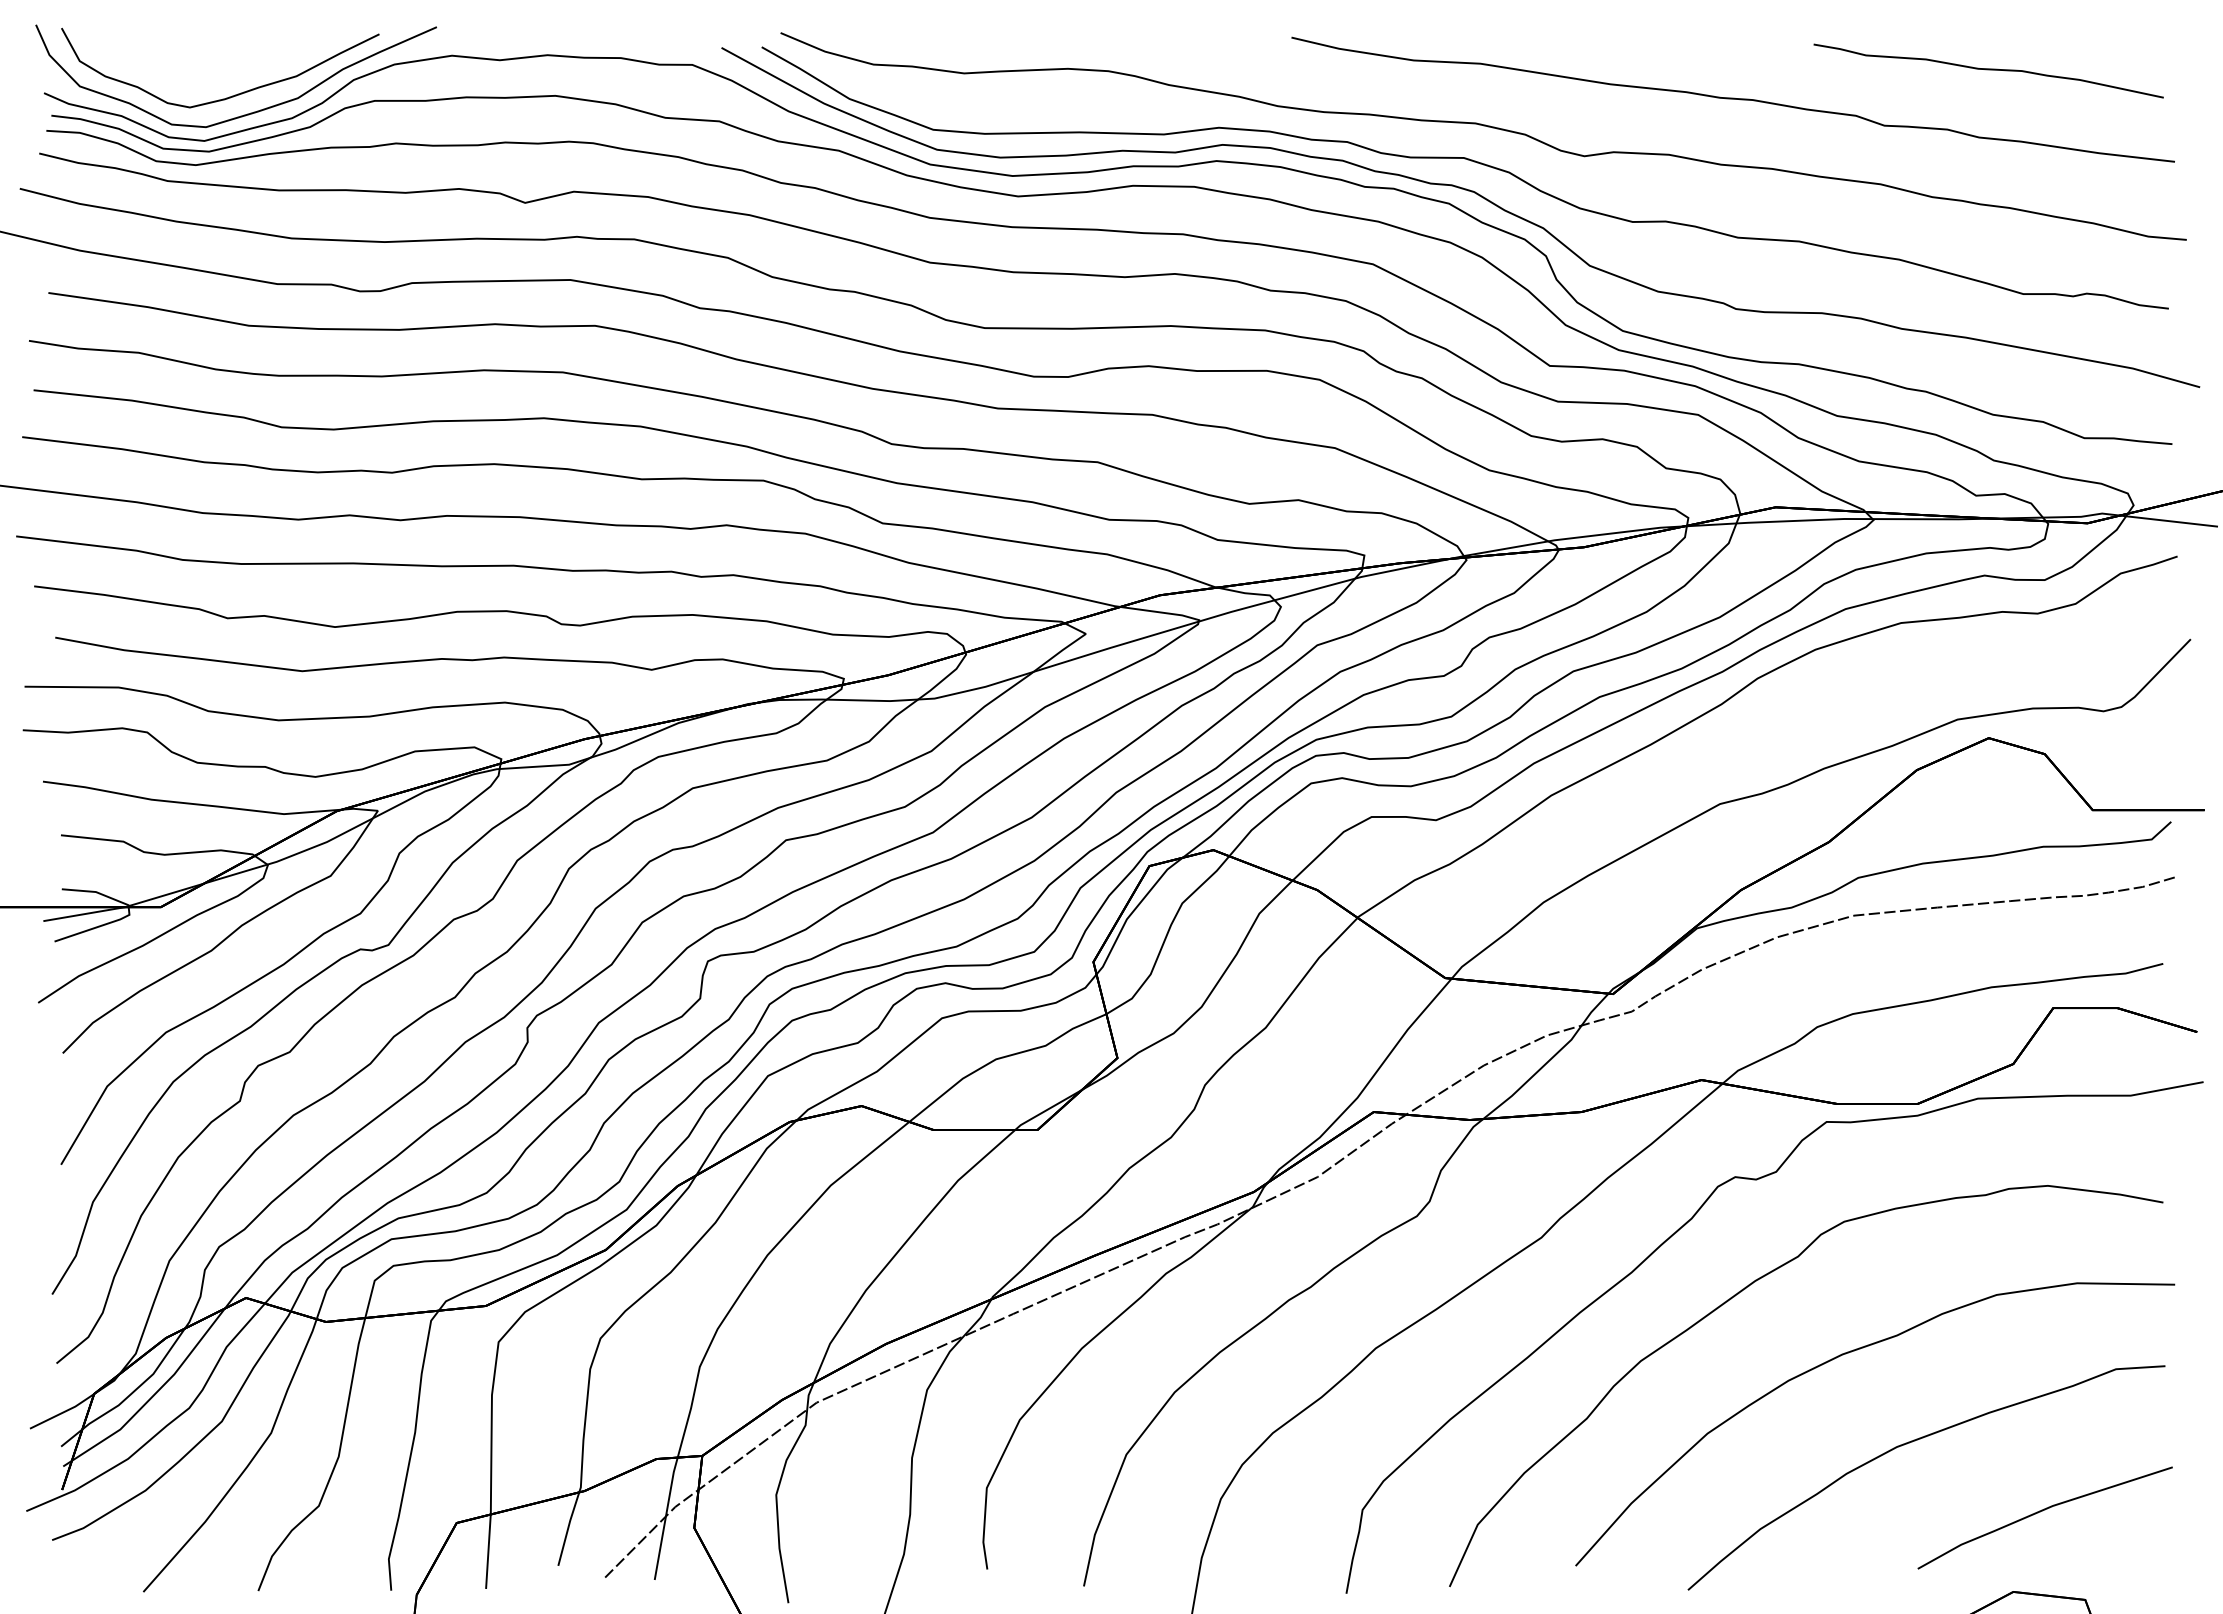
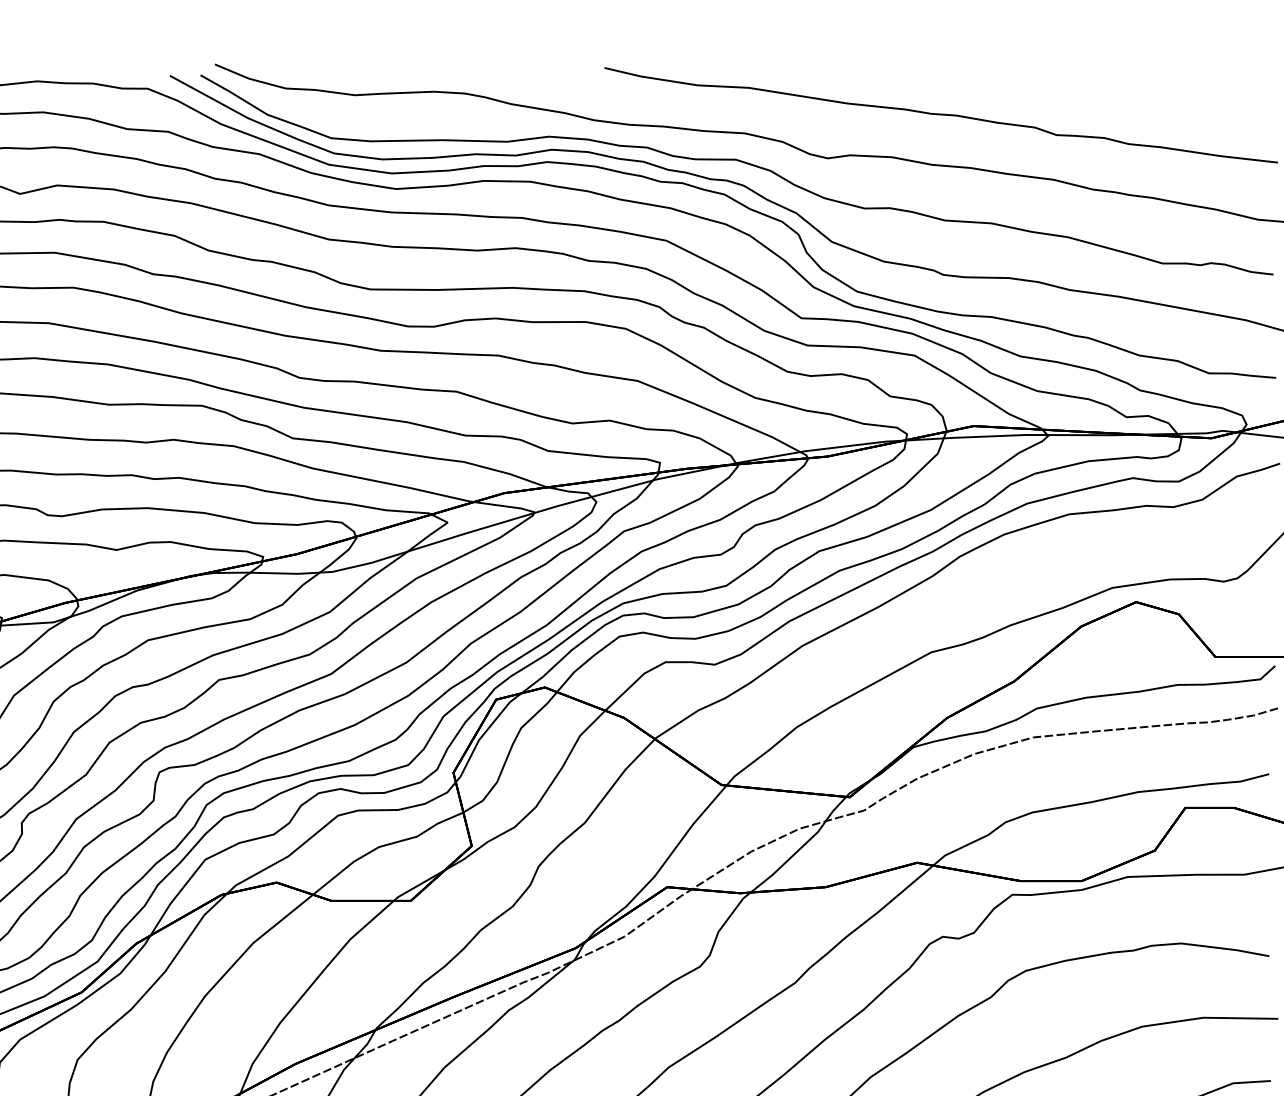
curve: (1988, 70) -> (1135, 93), removed

